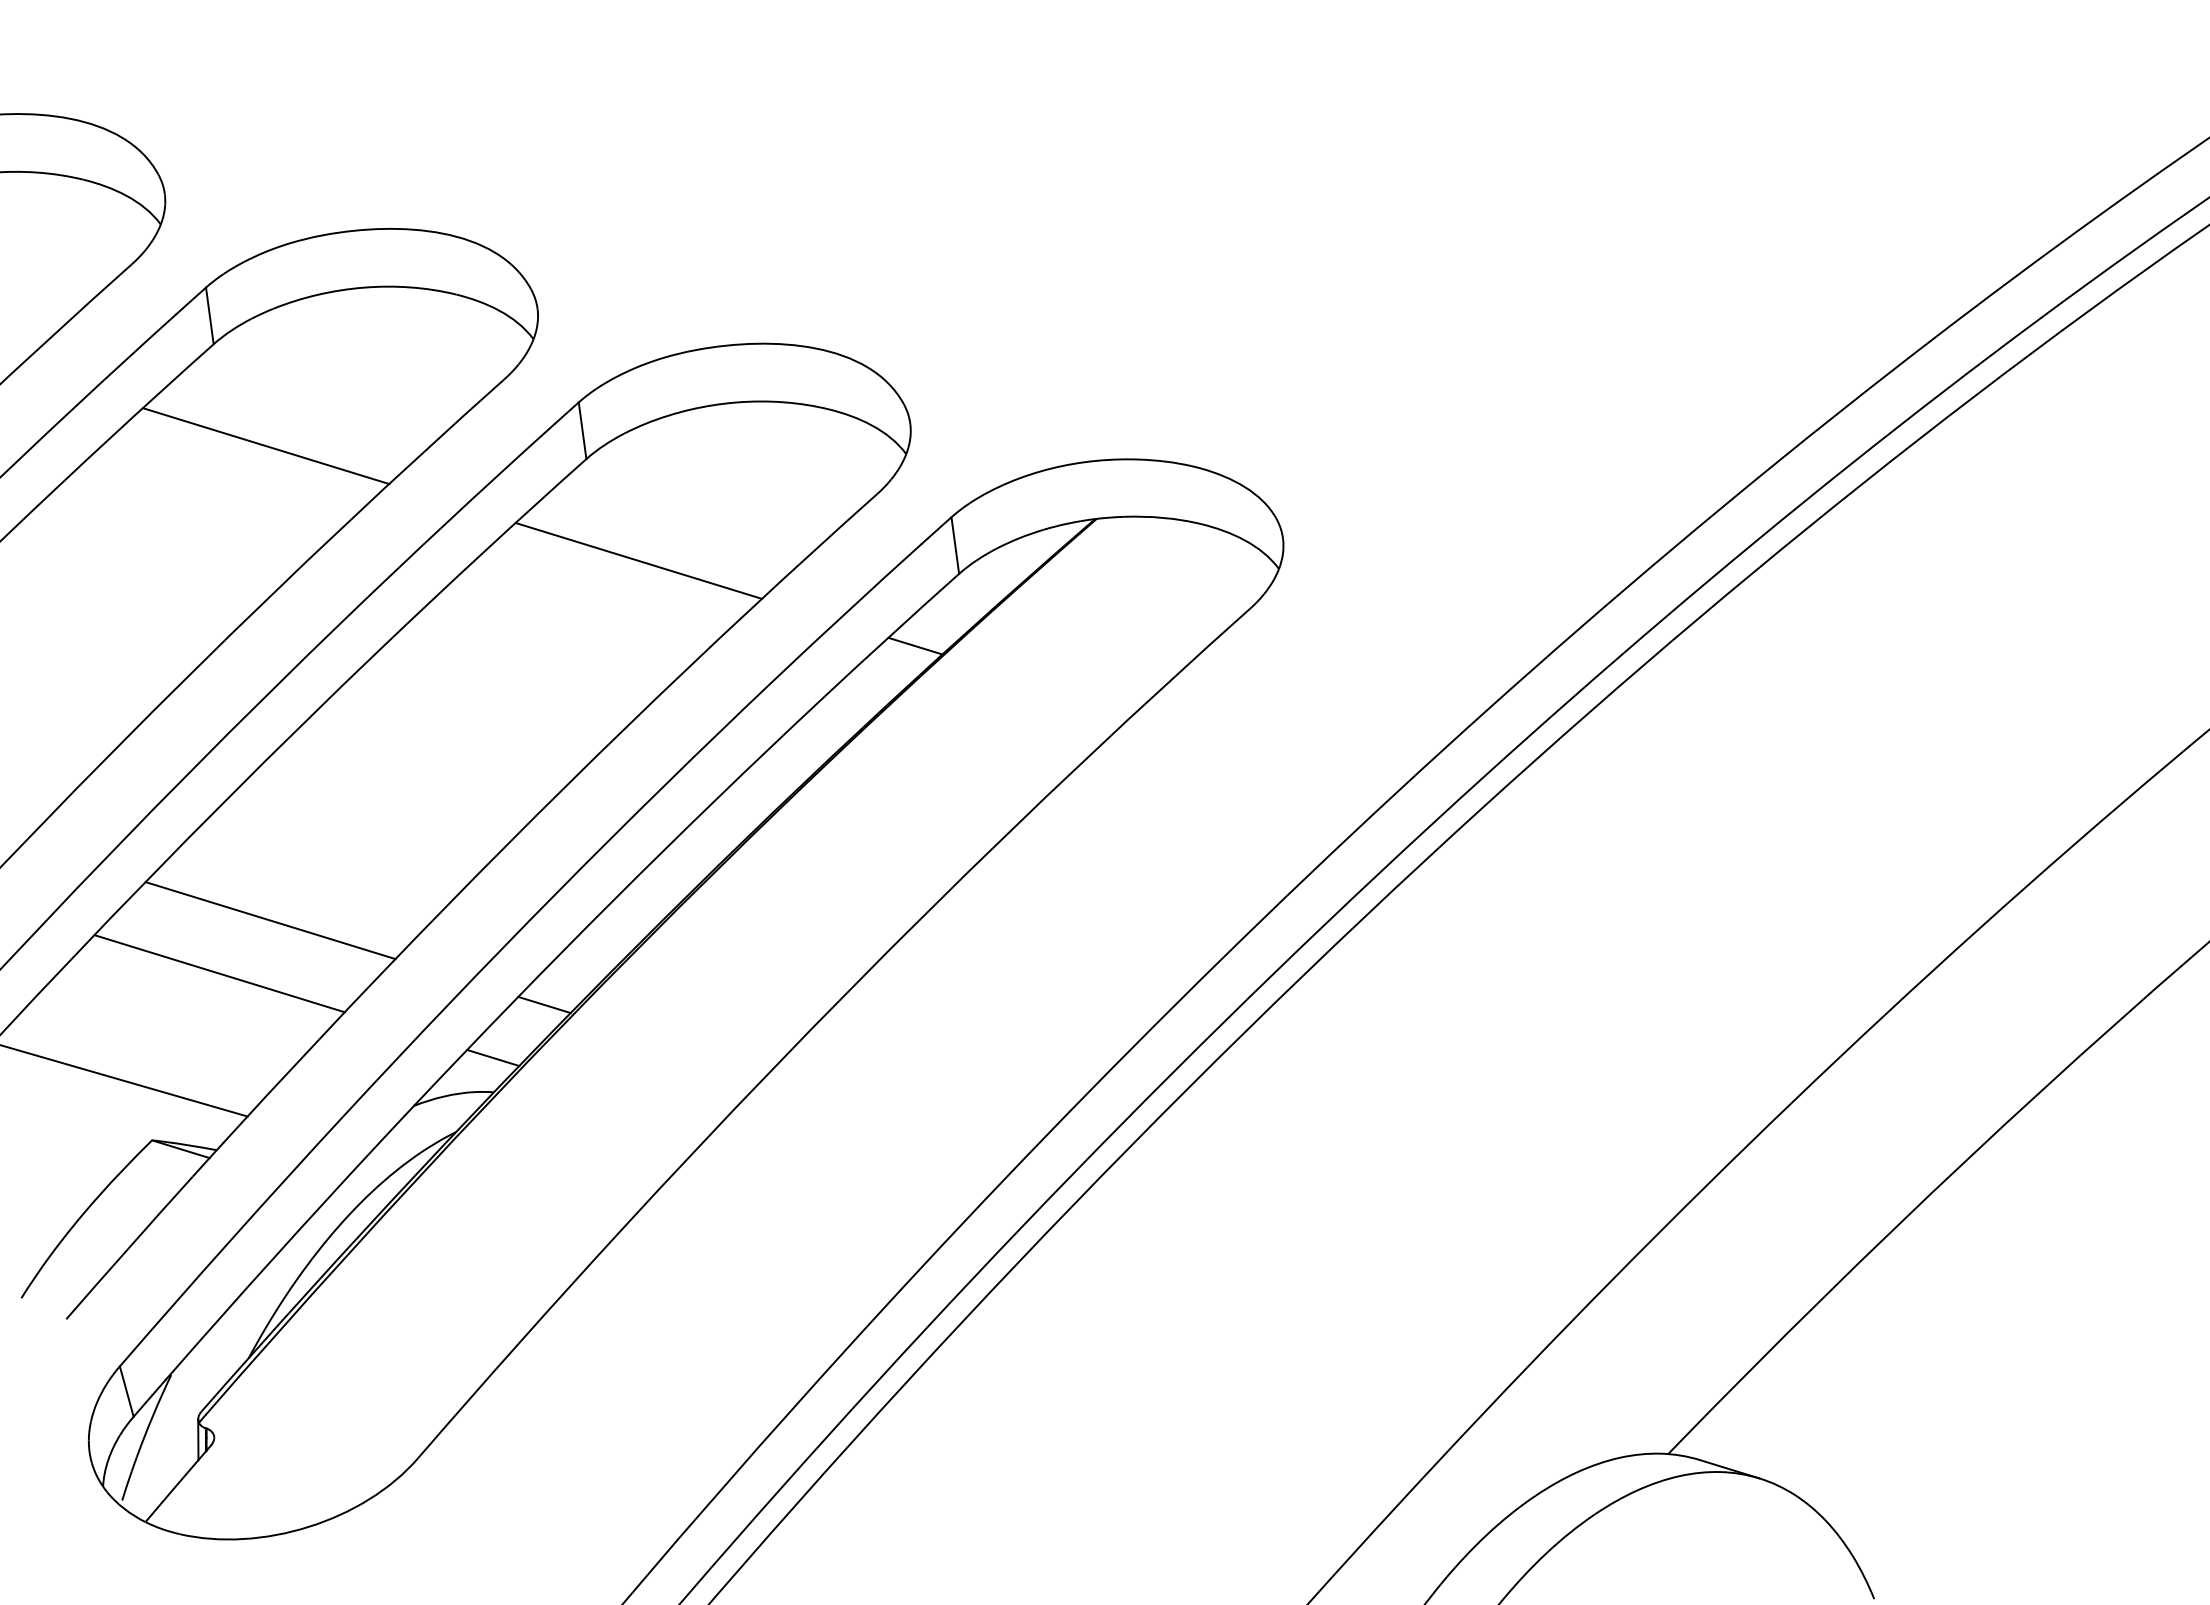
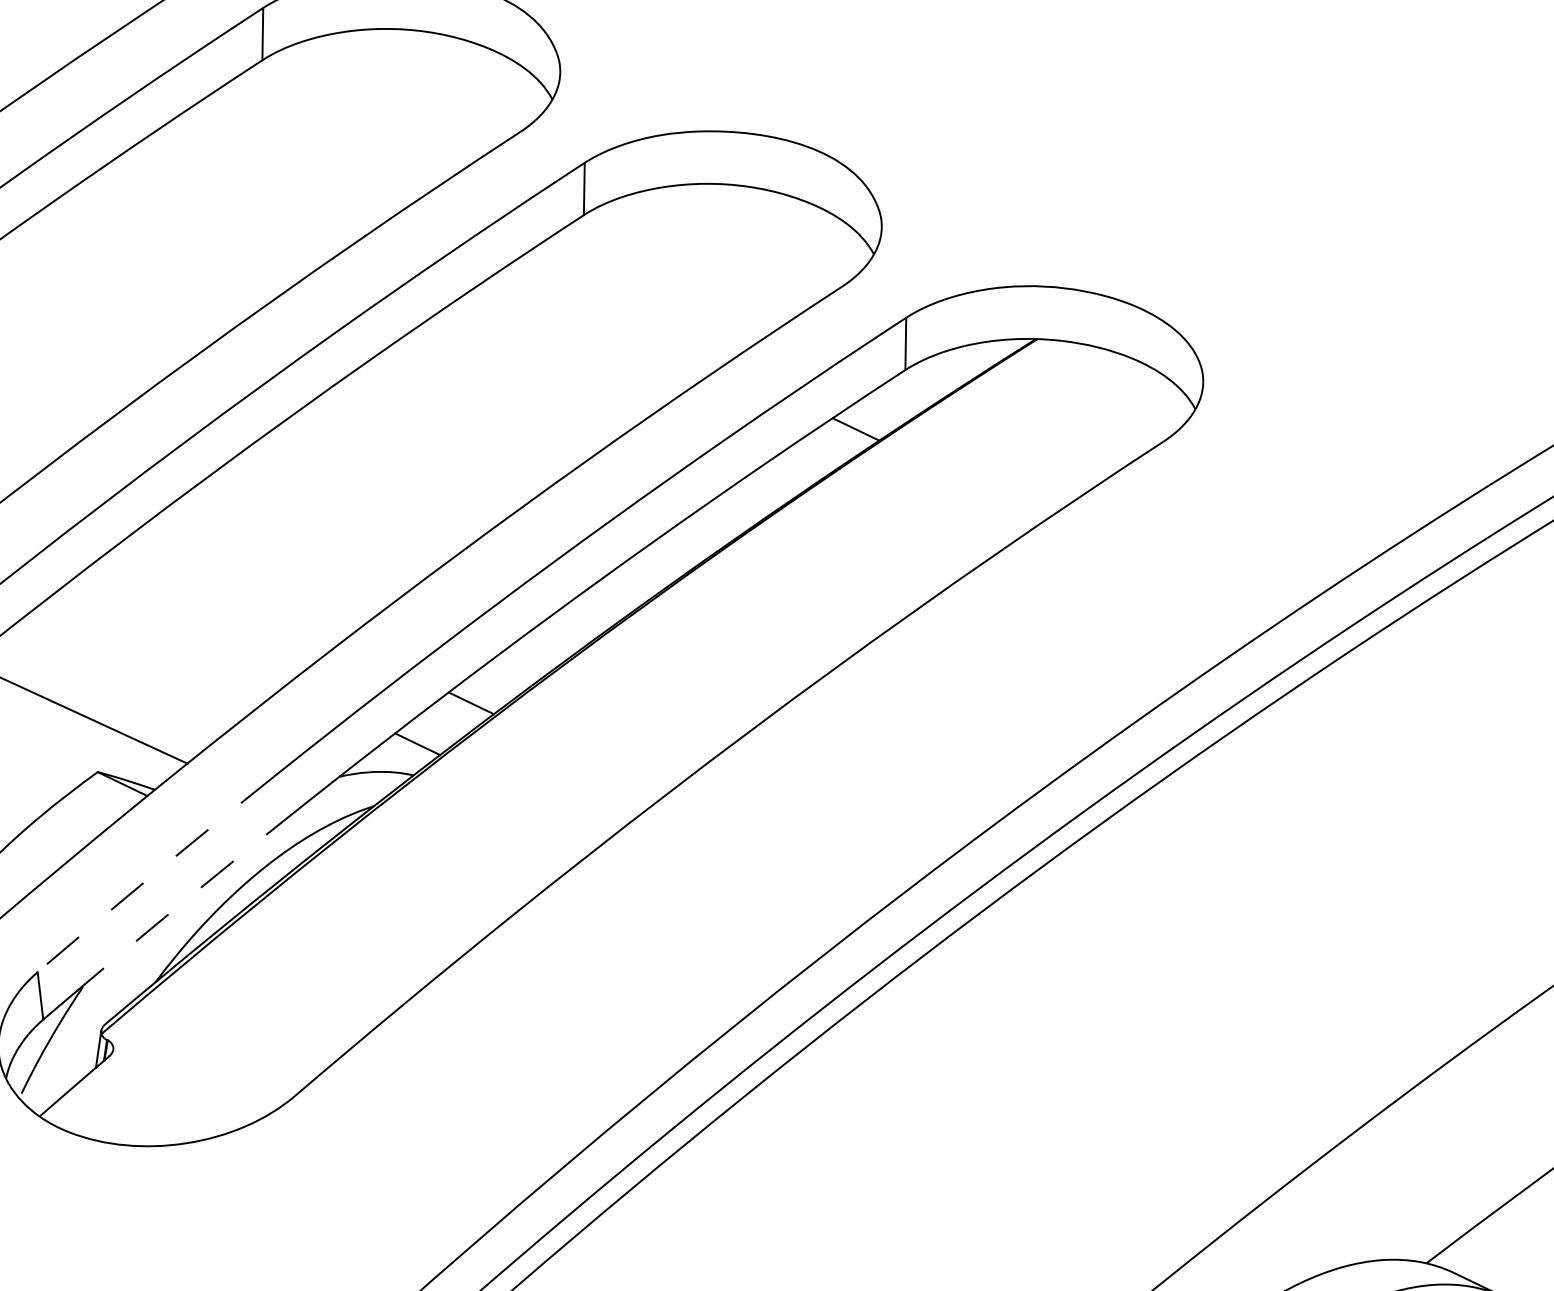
line: (266, 446) -> (296, 160), removed
line: (638, 560) -> (617, 314), removed
line: (270, 920) -> (234, 589), removed
line: (219, 973) -> (181, 630), removed
arc: (230, 1240) -> (155, 873), solid -> dashed
arc: (273, 1258) -> (191, 895), solid -> dashed

